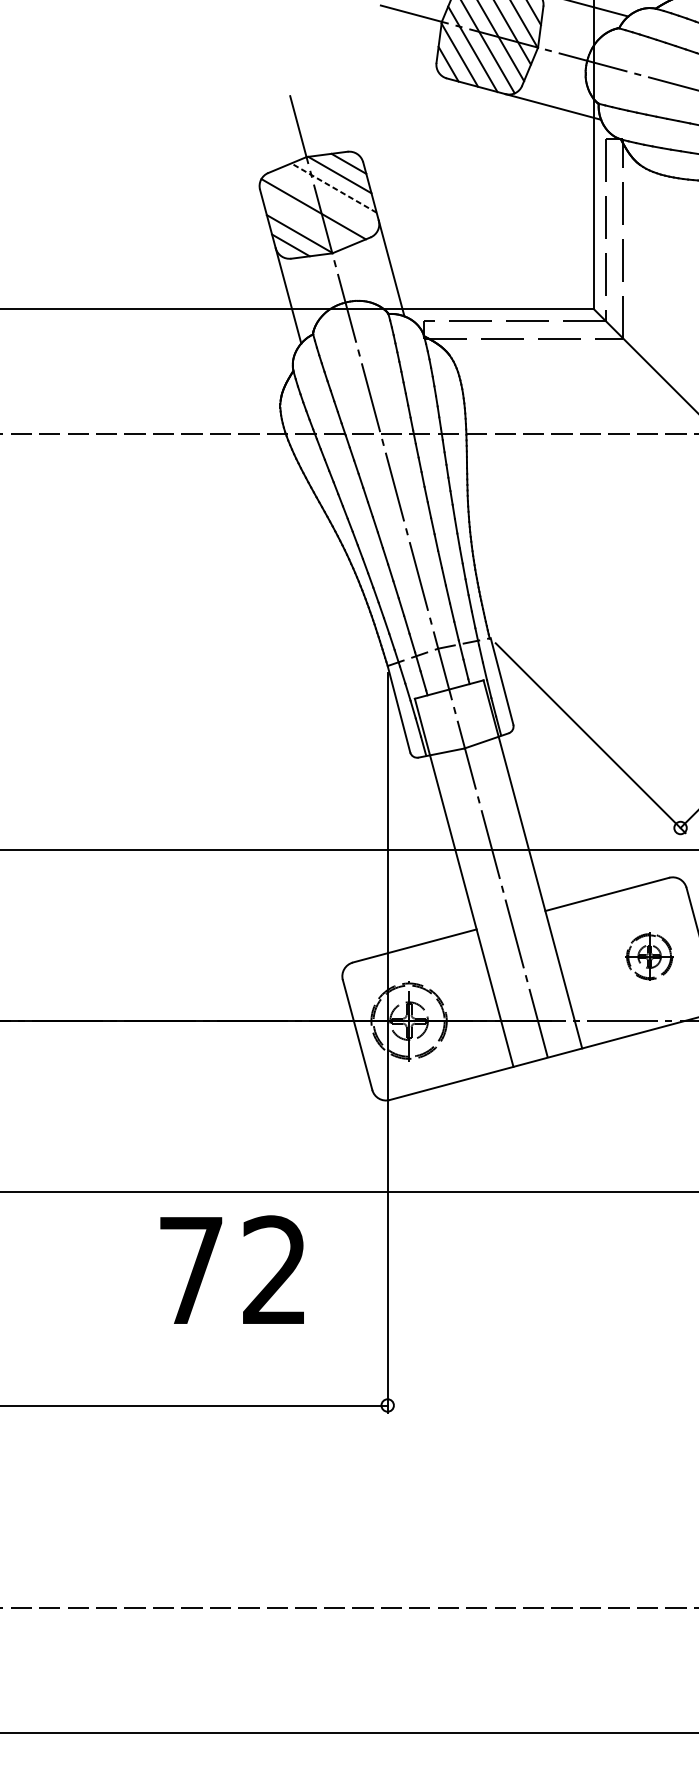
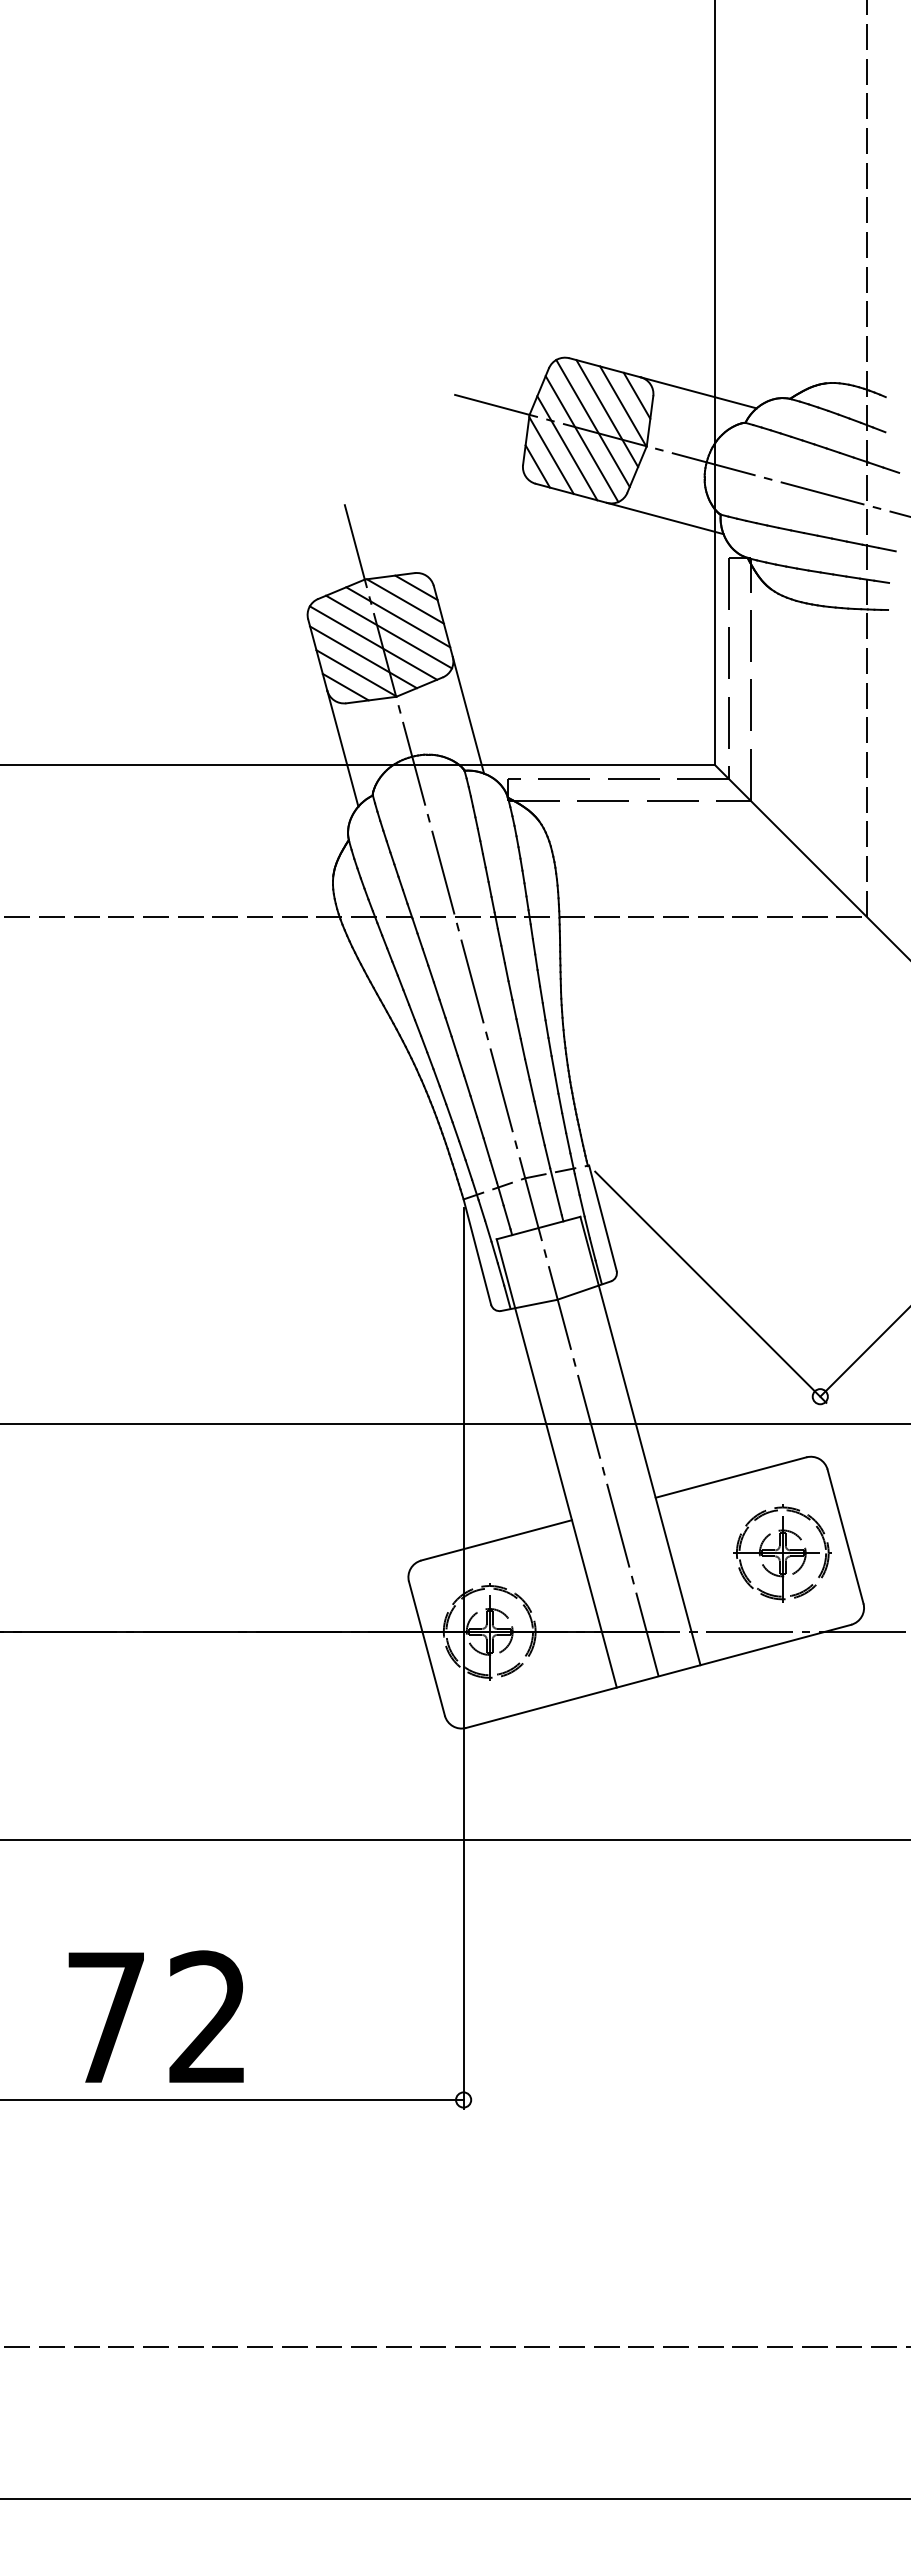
line: (333, 188) -> (397, 617), dashed -> solid
line: (326, 199) -> (389, 631), added
line: (305, 221) -> (363, 657), added
part: (649, 956) -> (782, 1553), size x1.67
text: (231, 1269) -> (155, 2016), moved

